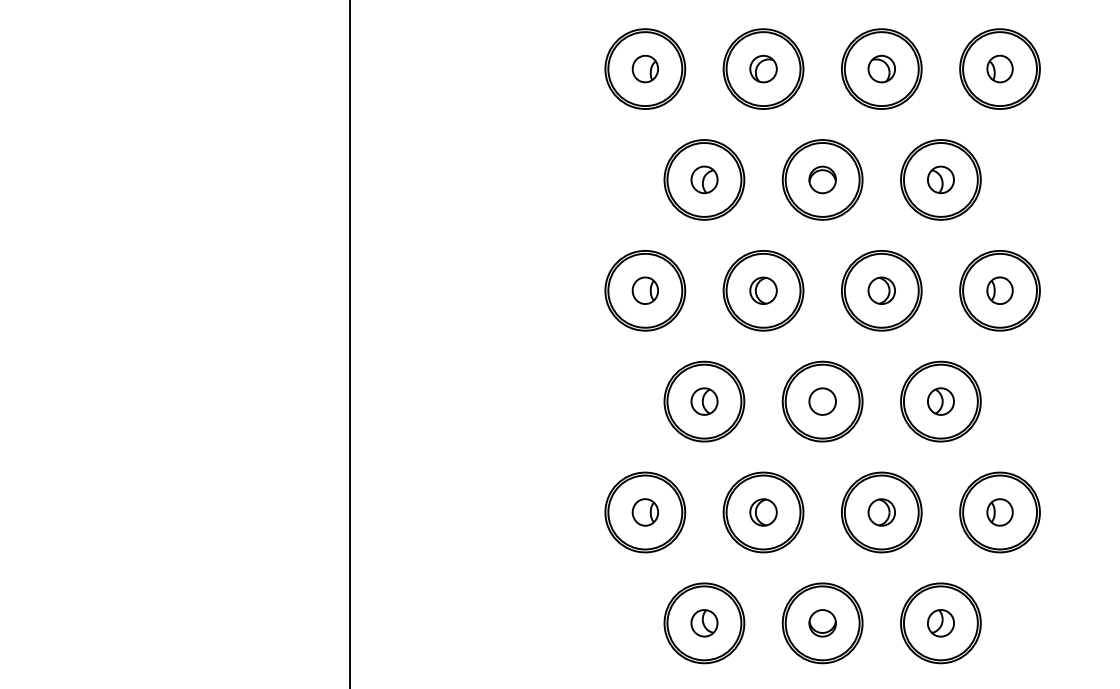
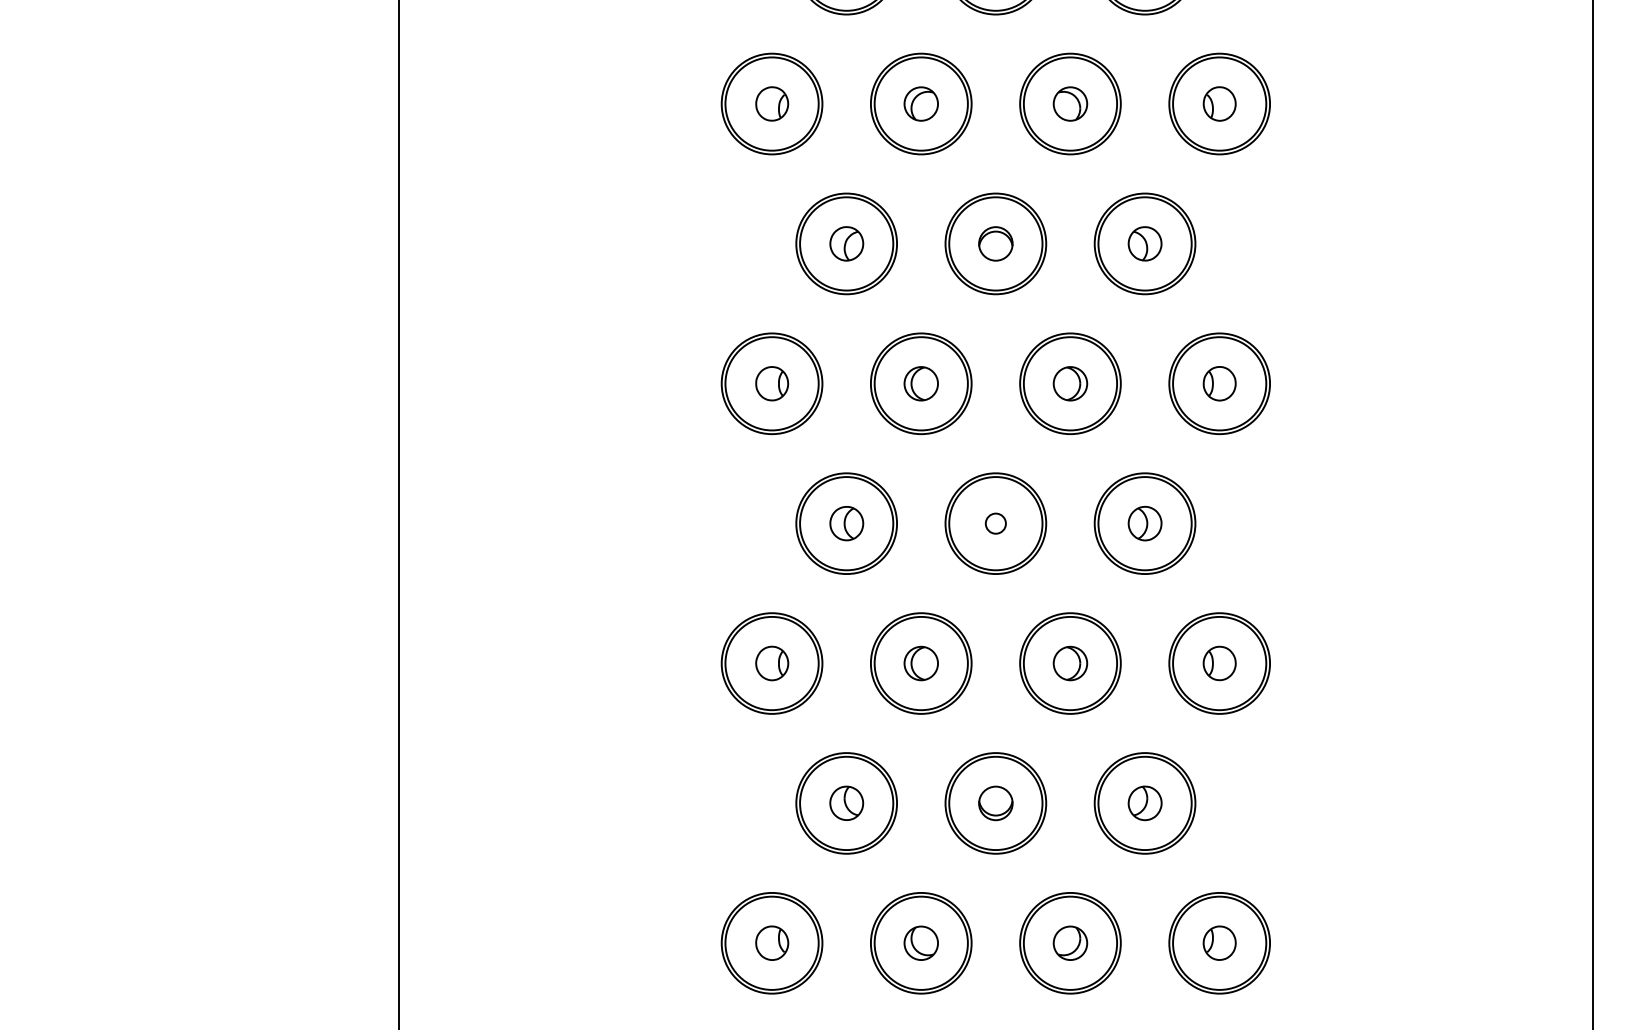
circle: (822, 401) -> (995, 523), size x0.6

